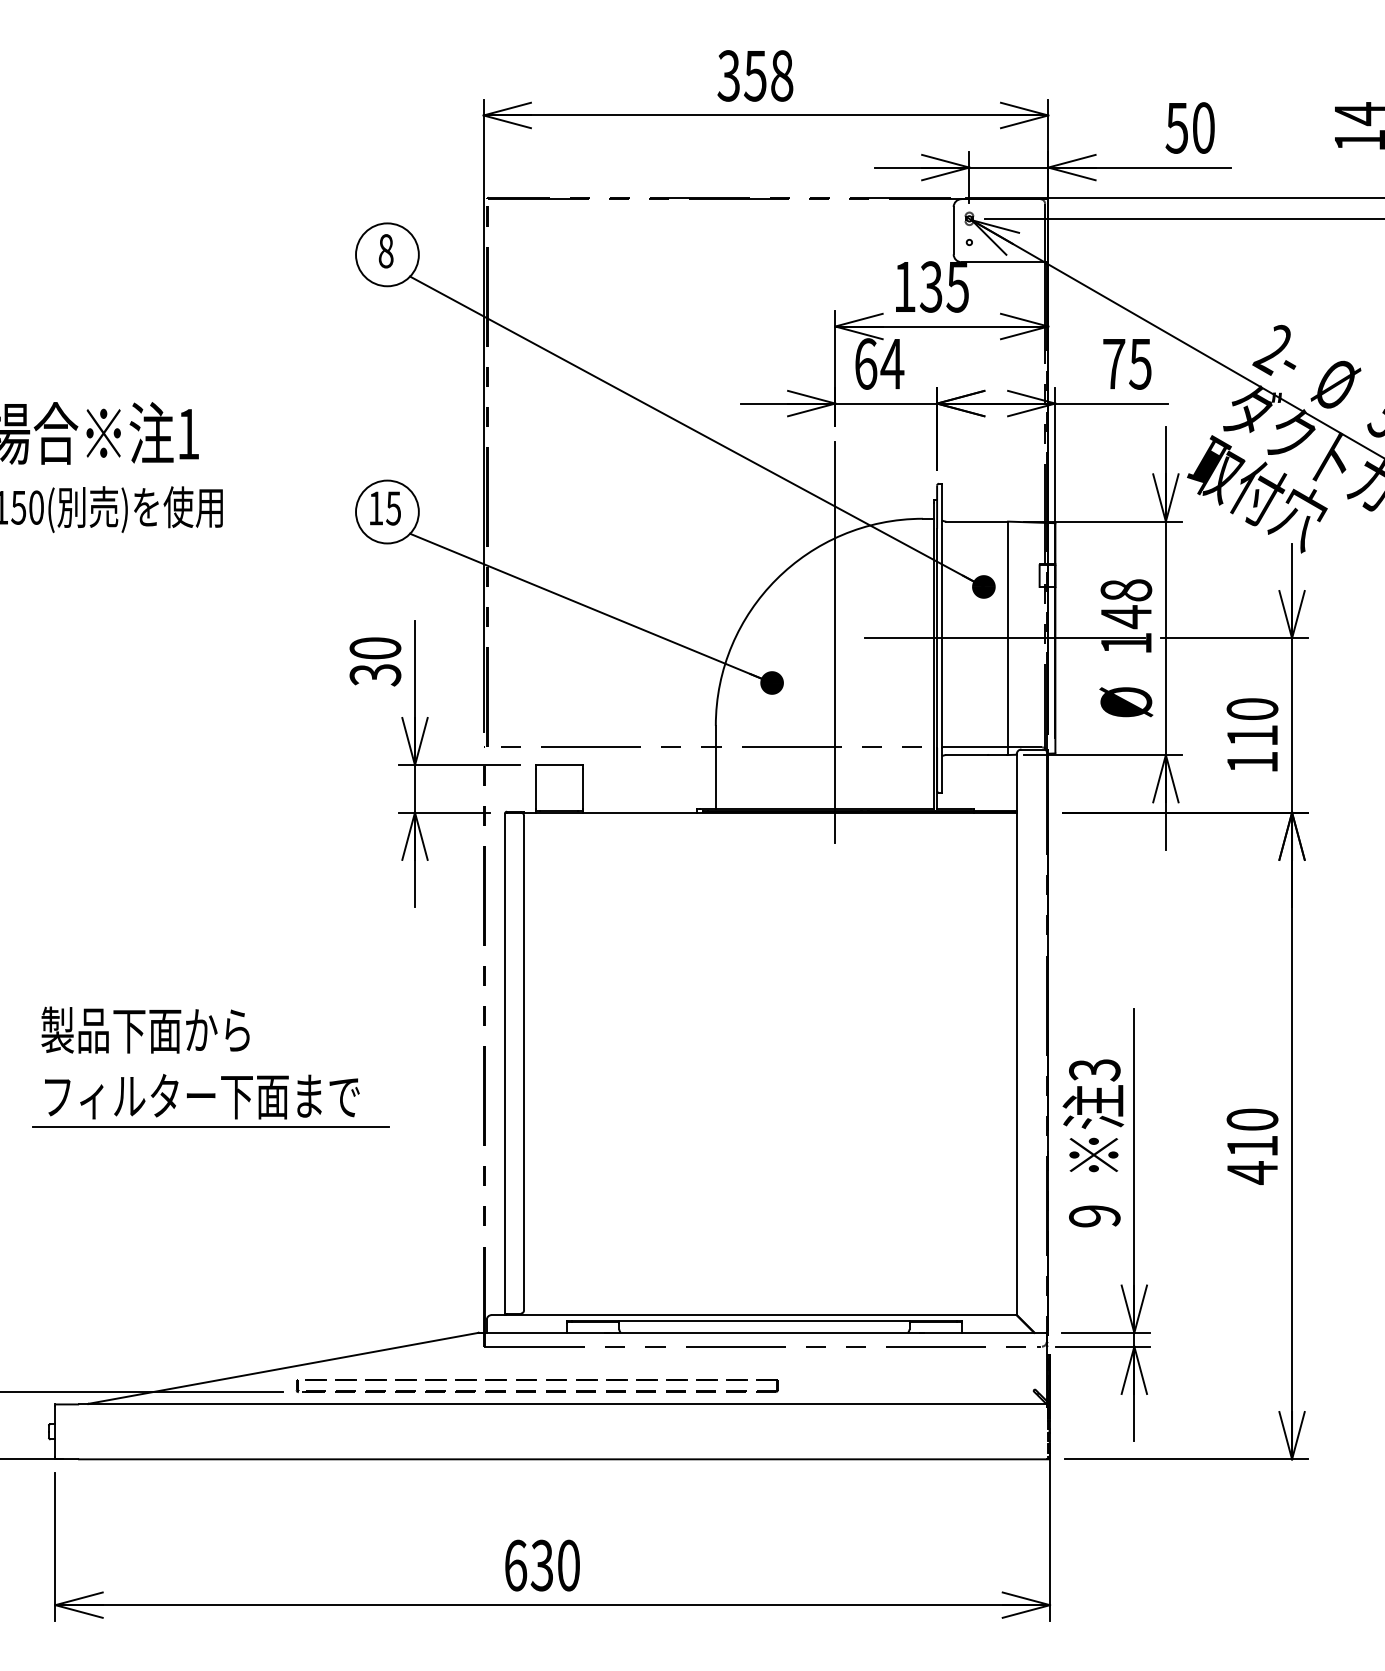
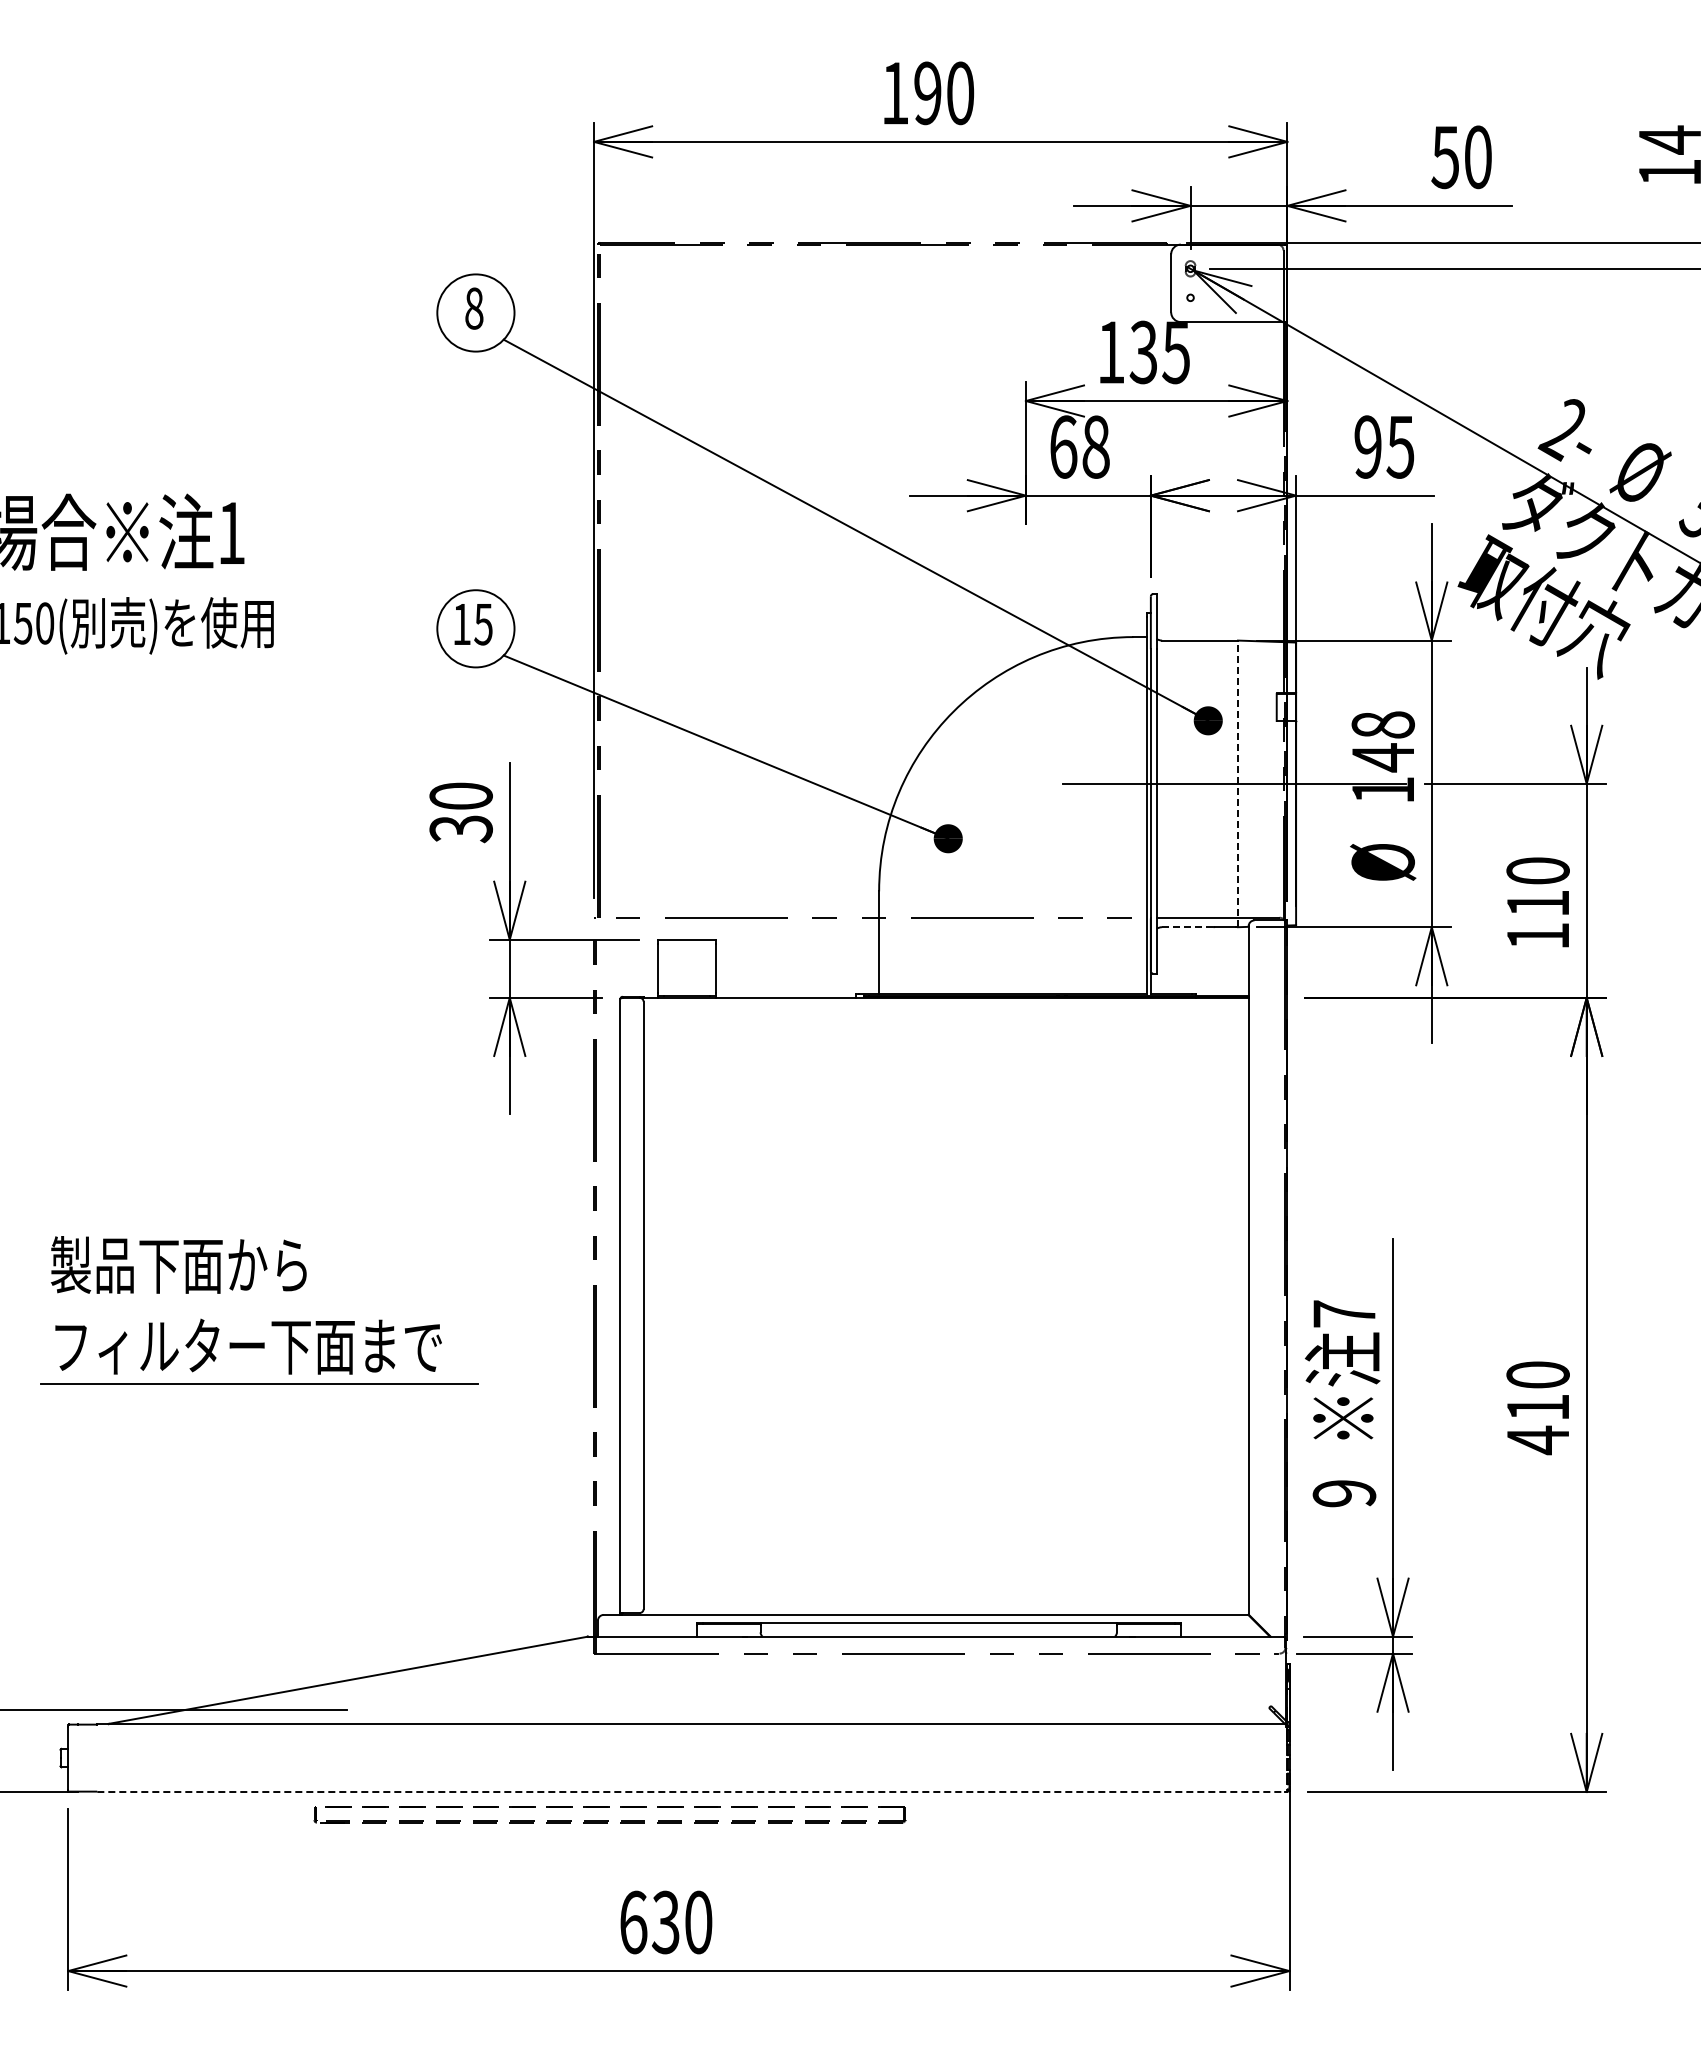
text: (755, 76) -> (927, 93), 358 -> 190
text: (892, 363) -> (1095, 446), 64 -> 68
text: (1113, 363) -> (1367, 446), 75 -> 95
line: (1008, 638) -> (1238, 783), solid -> dashed
line: (835, 642) -> (1025, 788), removed
line: (966, 755) -> (1187, 927), solid -> dashed
text: (1094, 1070) -> (1344, 1314), 3 -> 7
part: (536, 1390) -> (608, 1820), moved
line: (563, 1459) -> (692, 1792), solid -> dashed

